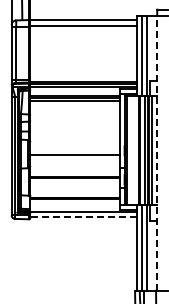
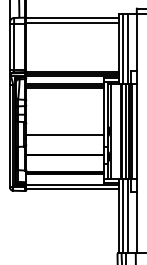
line: (157, 152) -> (137, 132), dashed -> solid
line: (83, 216) -> (72, 188), dashed -> solid

